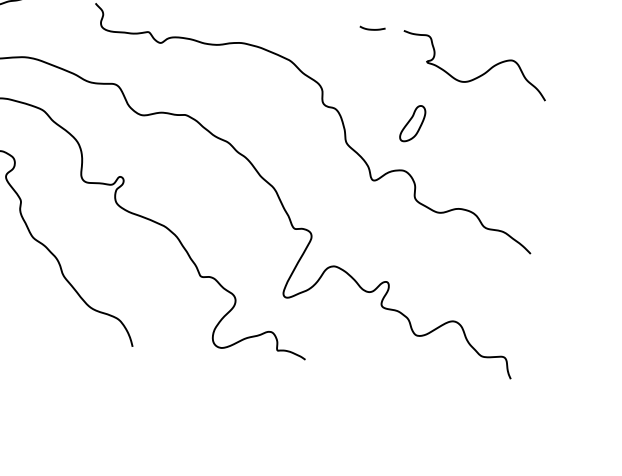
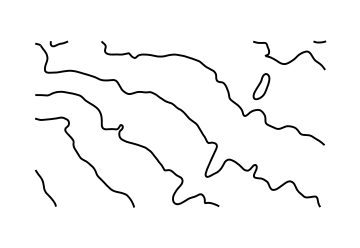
curve: (372, 27) -> (319, 41), moved
part: (412, 123) -> (261, 86), size x1.4

